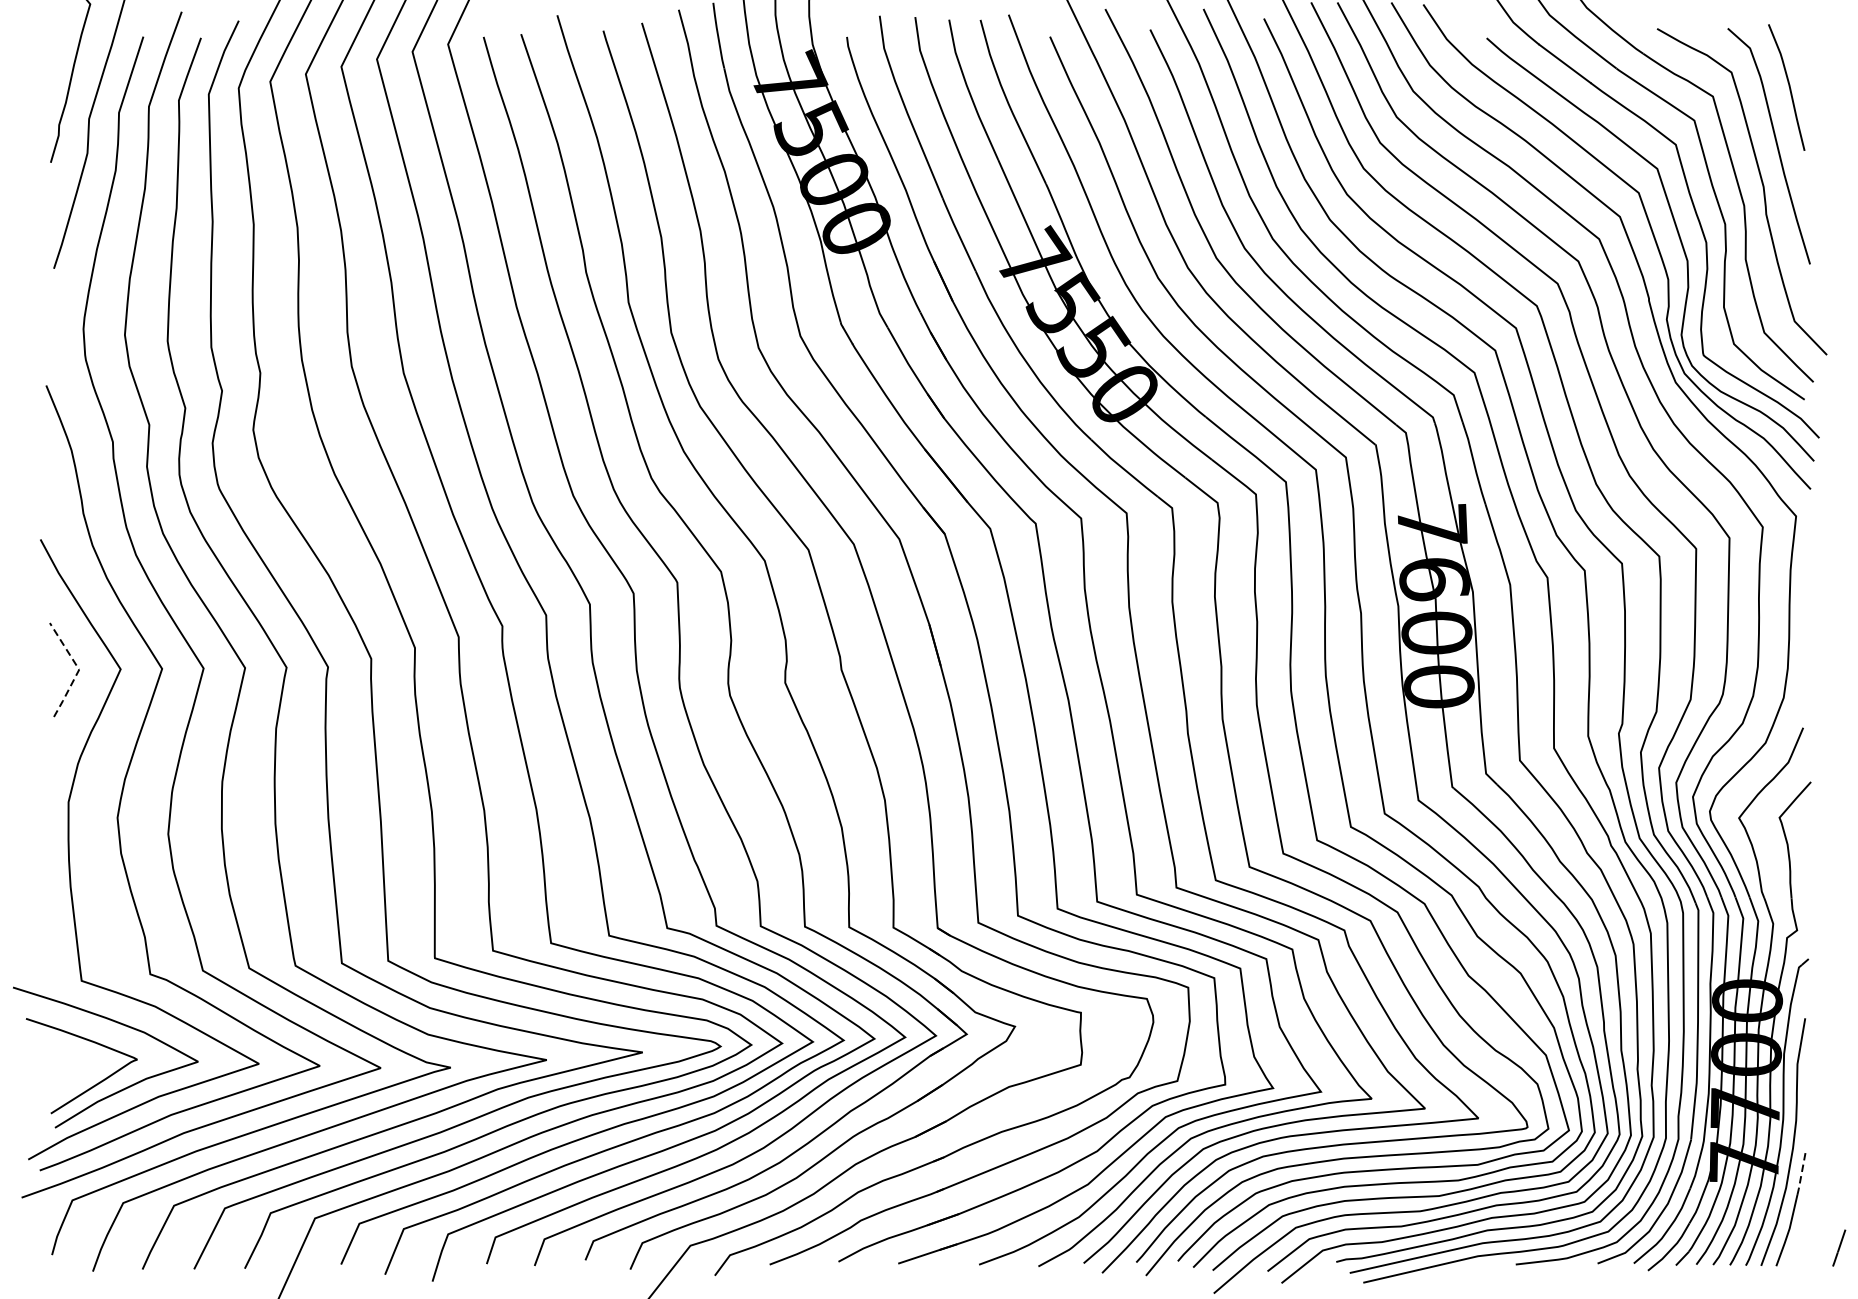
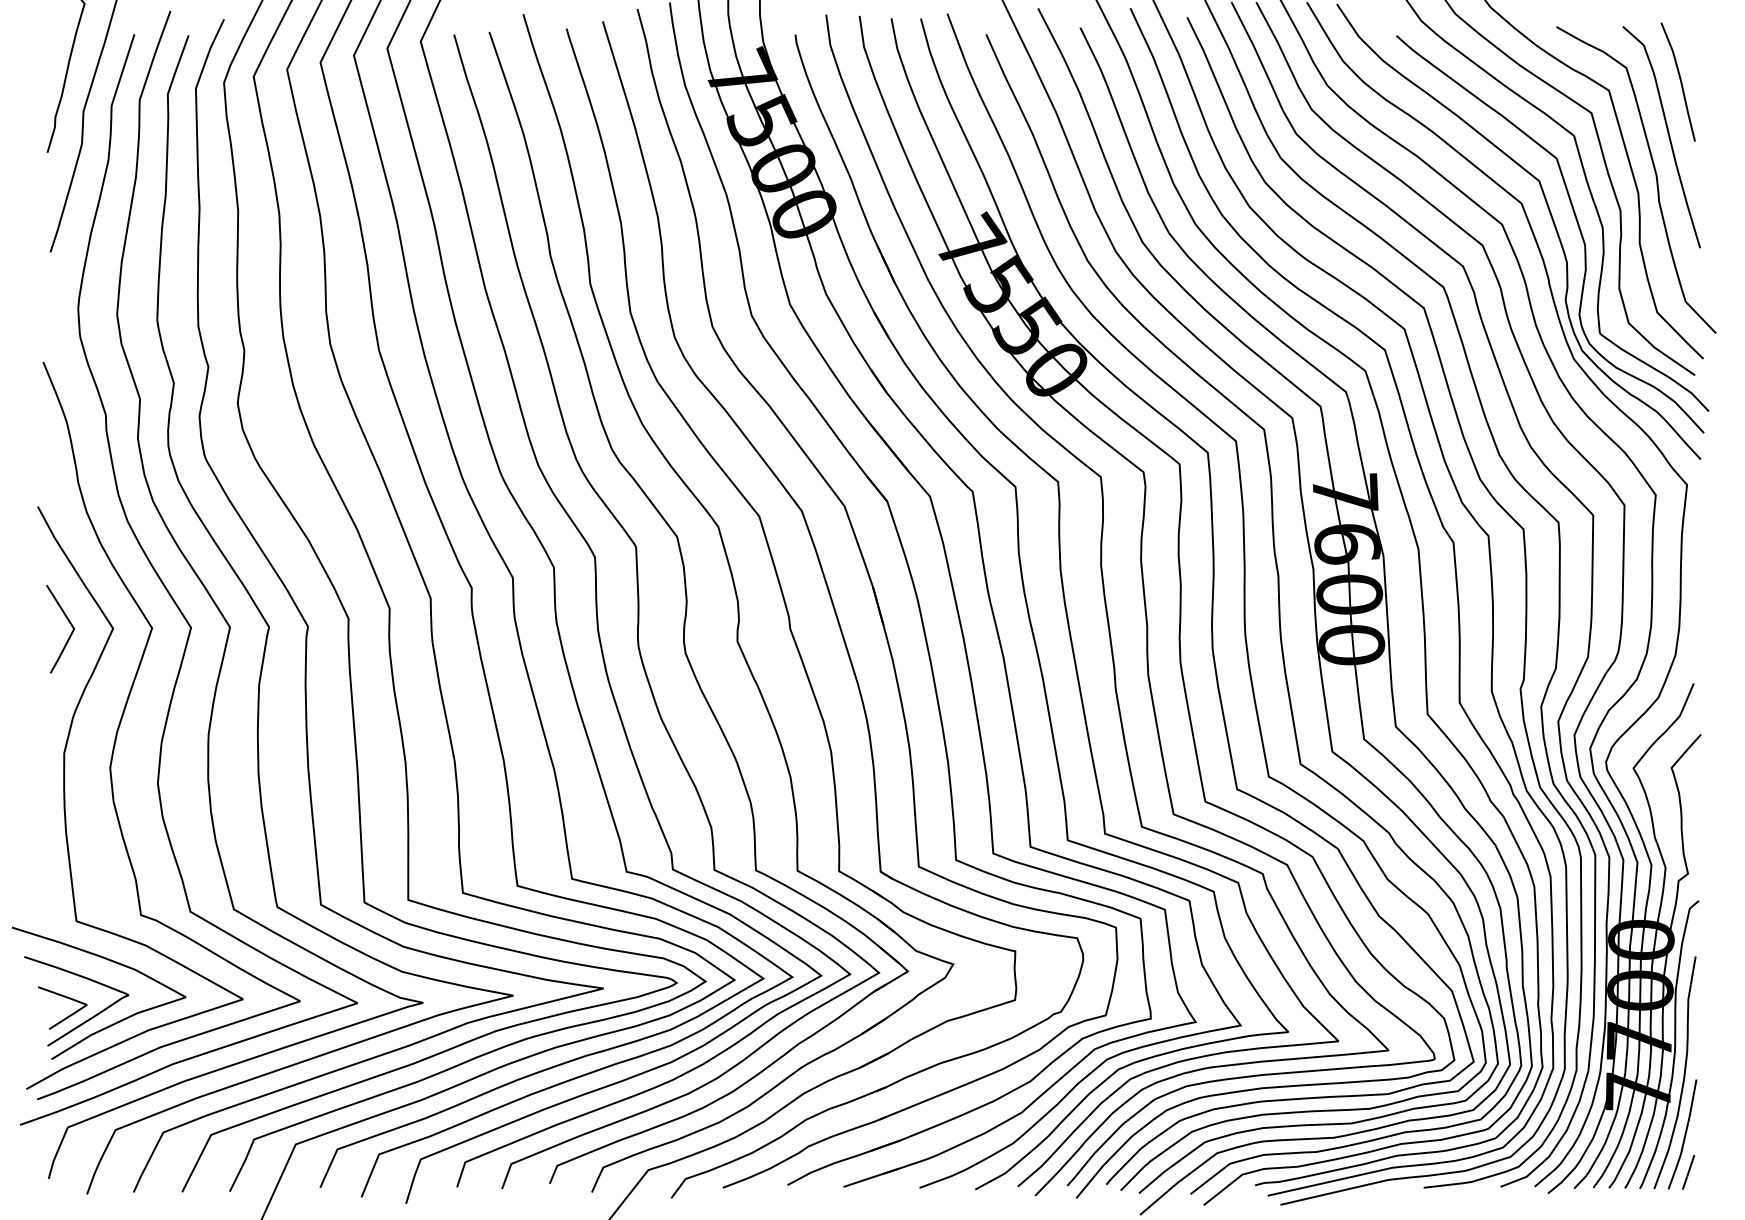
line: (79, 670) -> (74, 629), dashed -> solid
line: (71, 1063) -> (66, 998), added
line: (1801, 1172) -> (1692, 1101), dashed -> solid
line: (1839, 1248) -> (1688, 1172), moved

